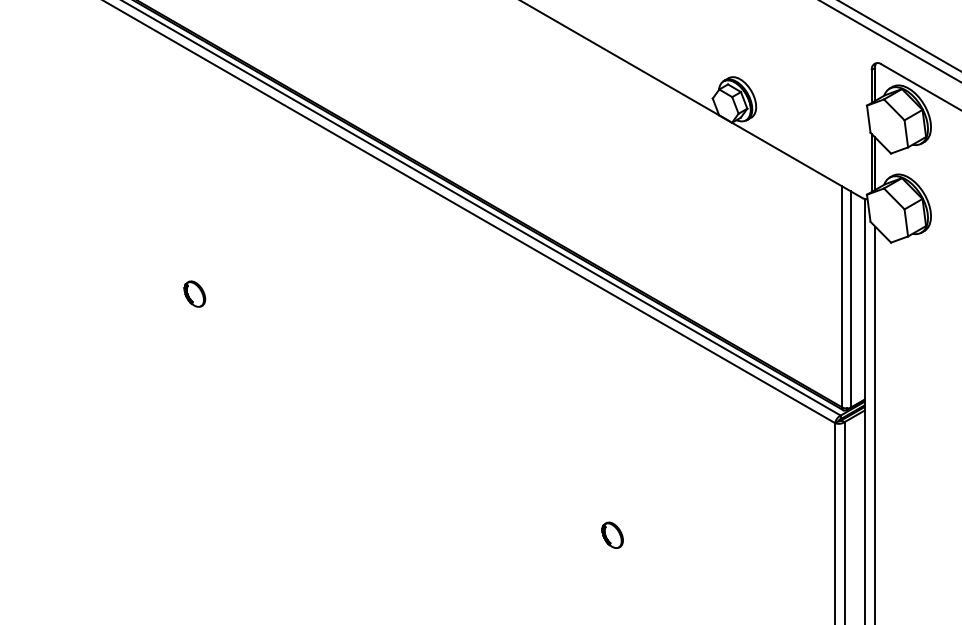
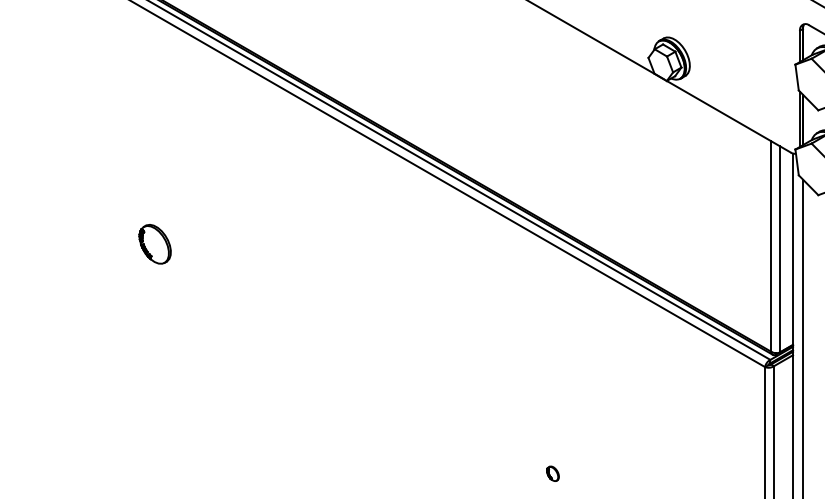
part: (194, 293) -> (154, 243), size x1.6
part: (612, 534) -> (552, 473), size x0.6

